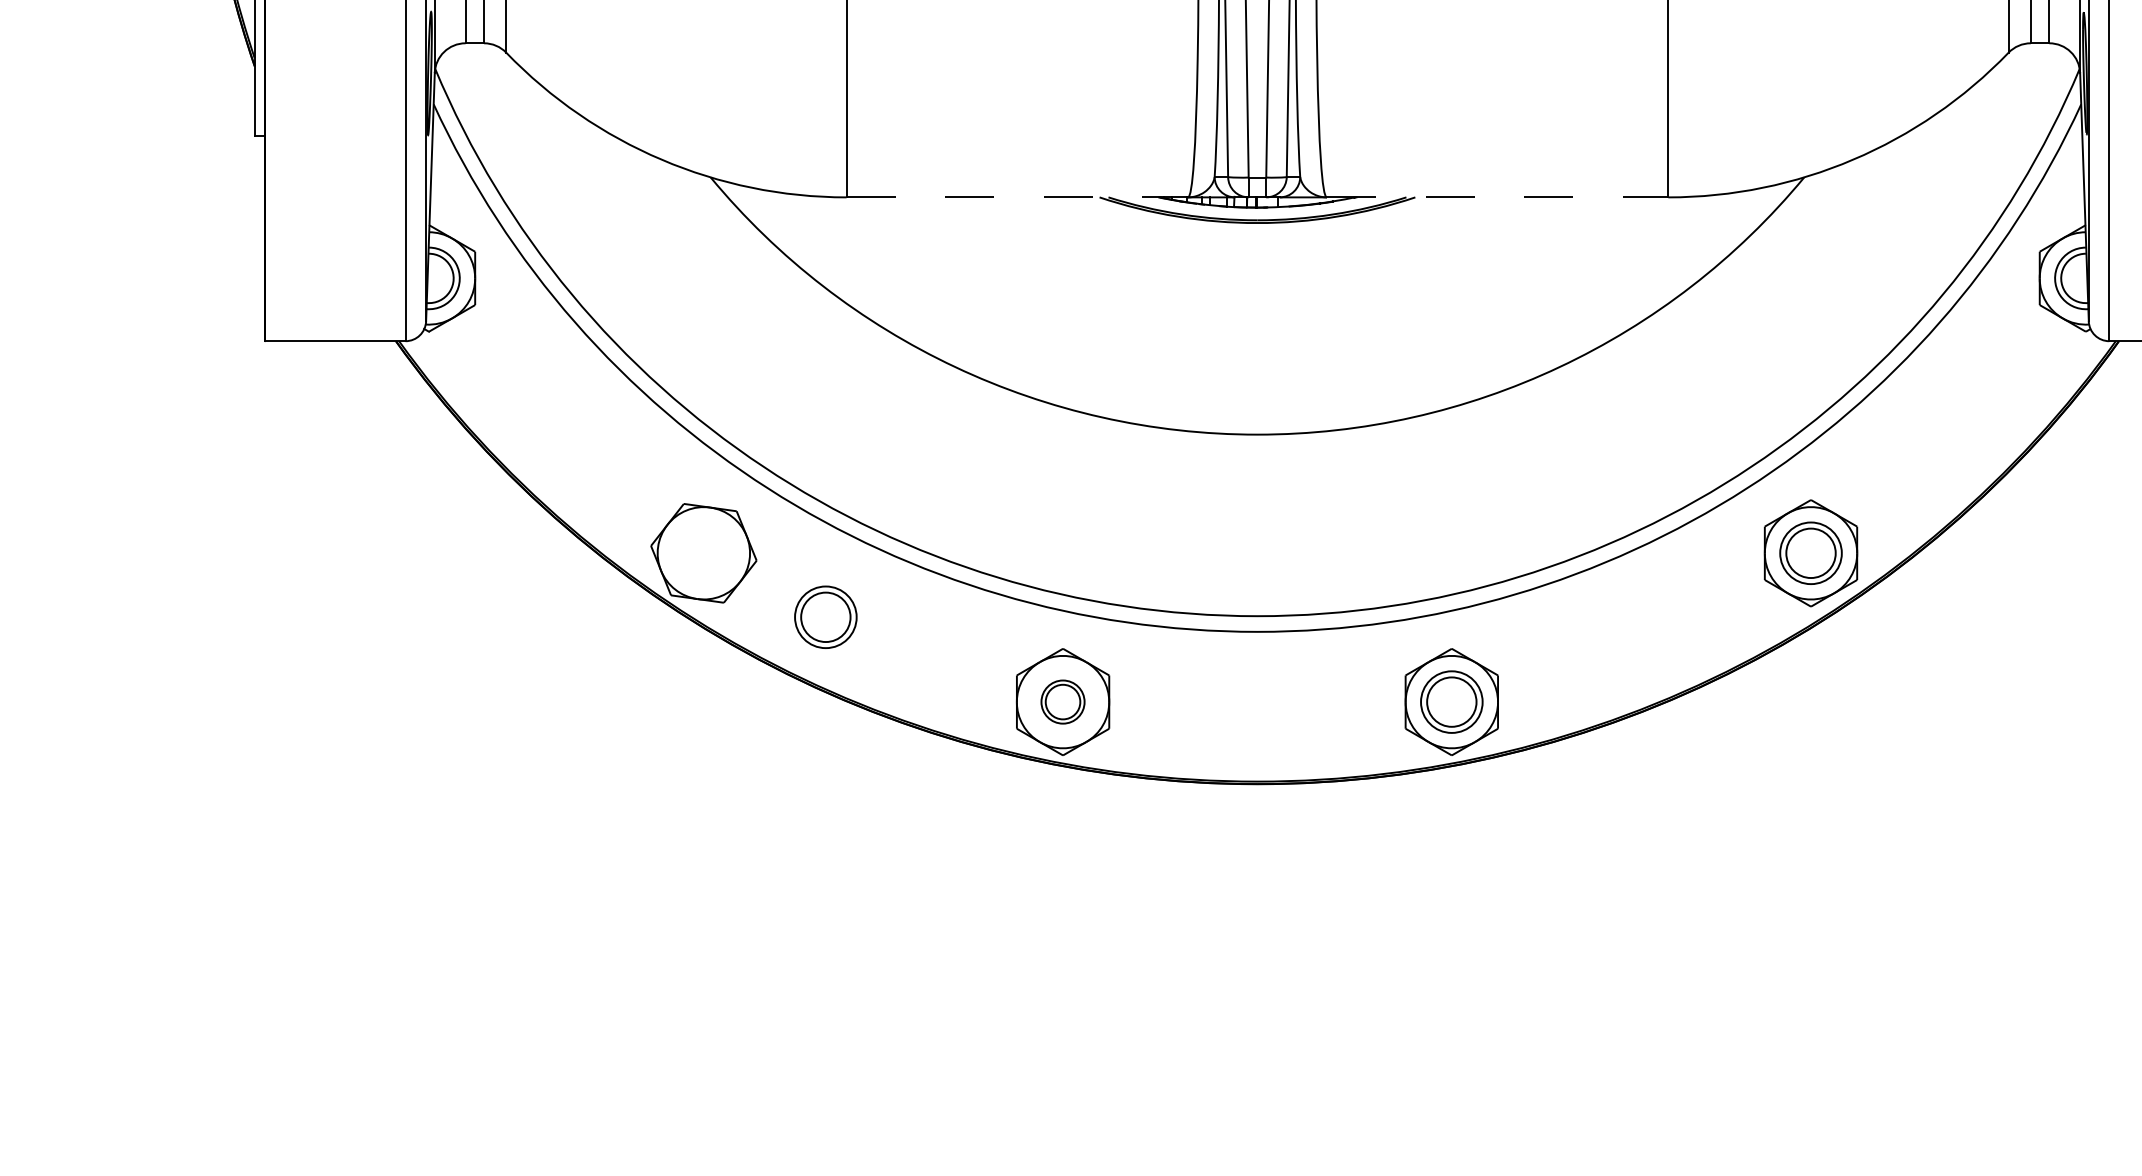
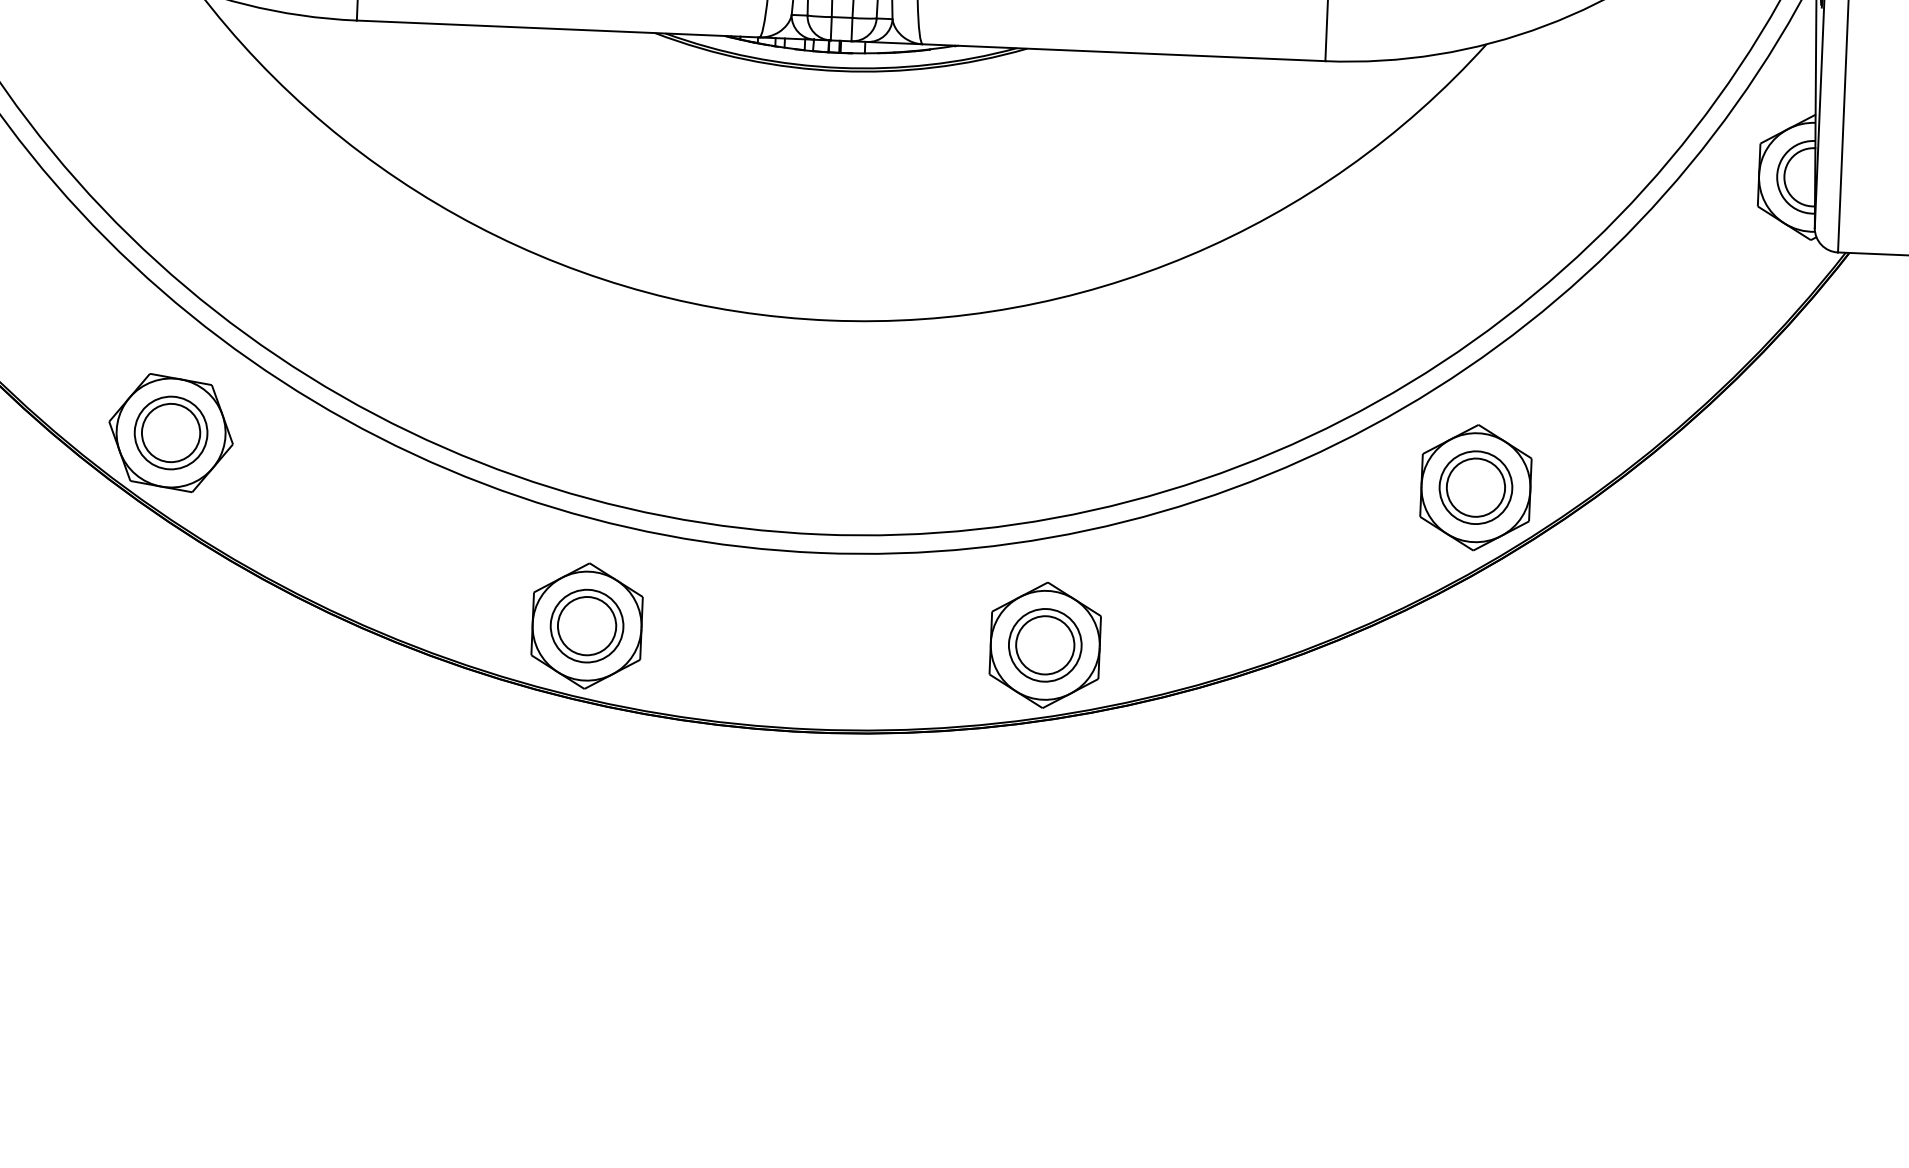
line: (1017, 197) -> (558, 29), dashed -> solid
line: (1497, 197) -> (1124, 52), dashed -> solid
part: (825, 616) -> (170, 432), moved
part: (1062, 701) -> (586, 625), size x1.43

